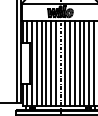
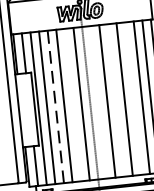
line: (41, 62) -> (55, 105), solid -> dashed
line: (51, 63) -> (73, 105), removed
line: (65, 63) -> (99, 102), removed
line: (74, 63) -> (115, 100), removed
line: (84, 63) -> (133, 98), removed

